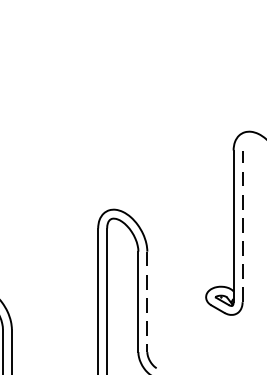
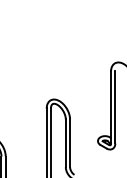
line: (242, 224) -> (115, 106), dashed -> solid
line: (148, 302) -> (70, 143), dashed -> solid

